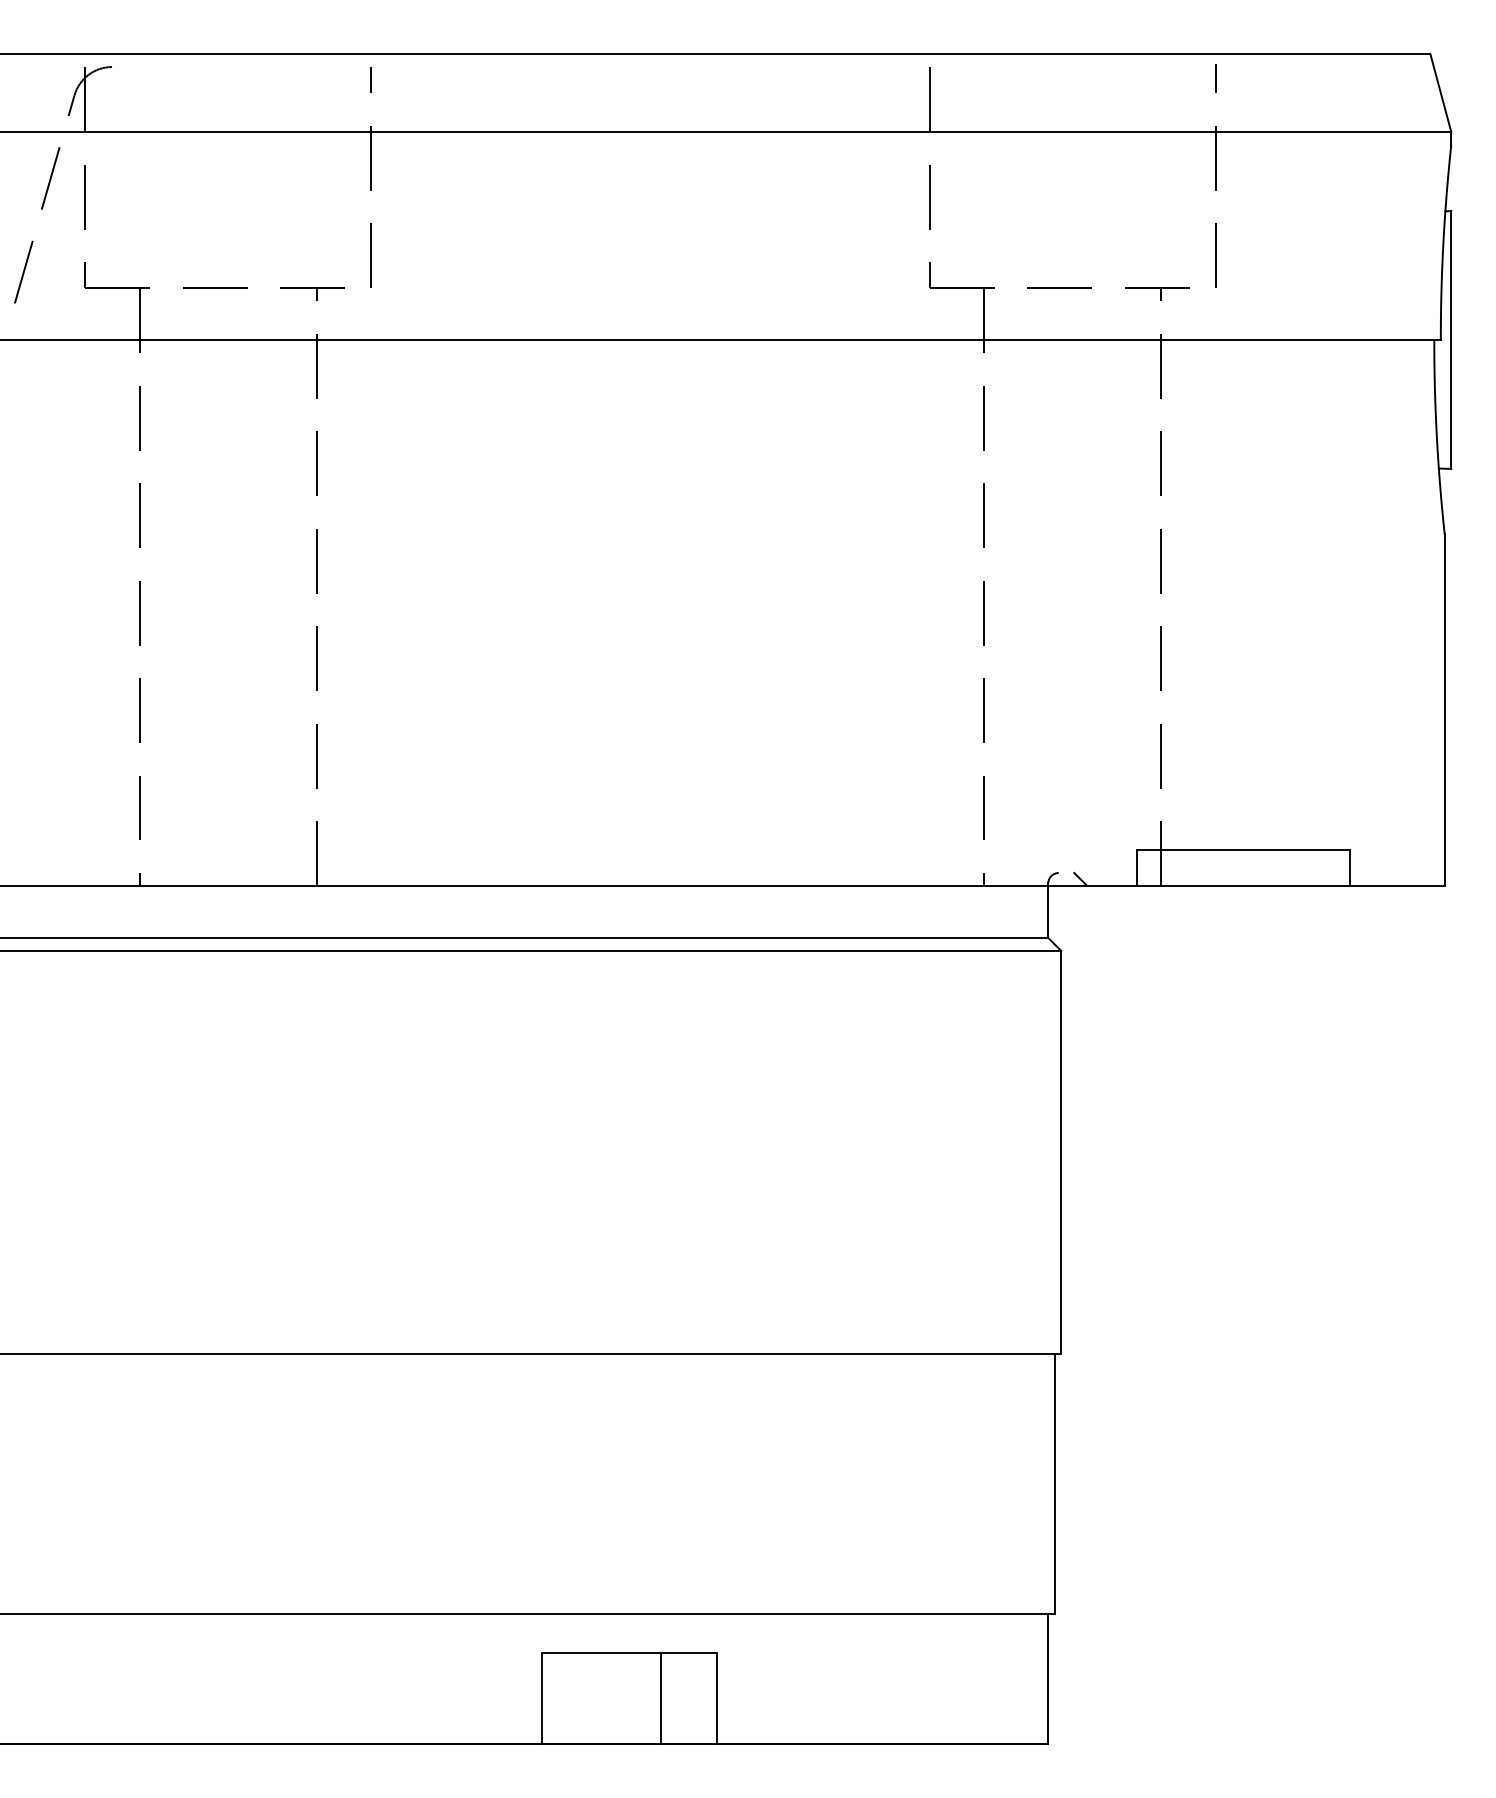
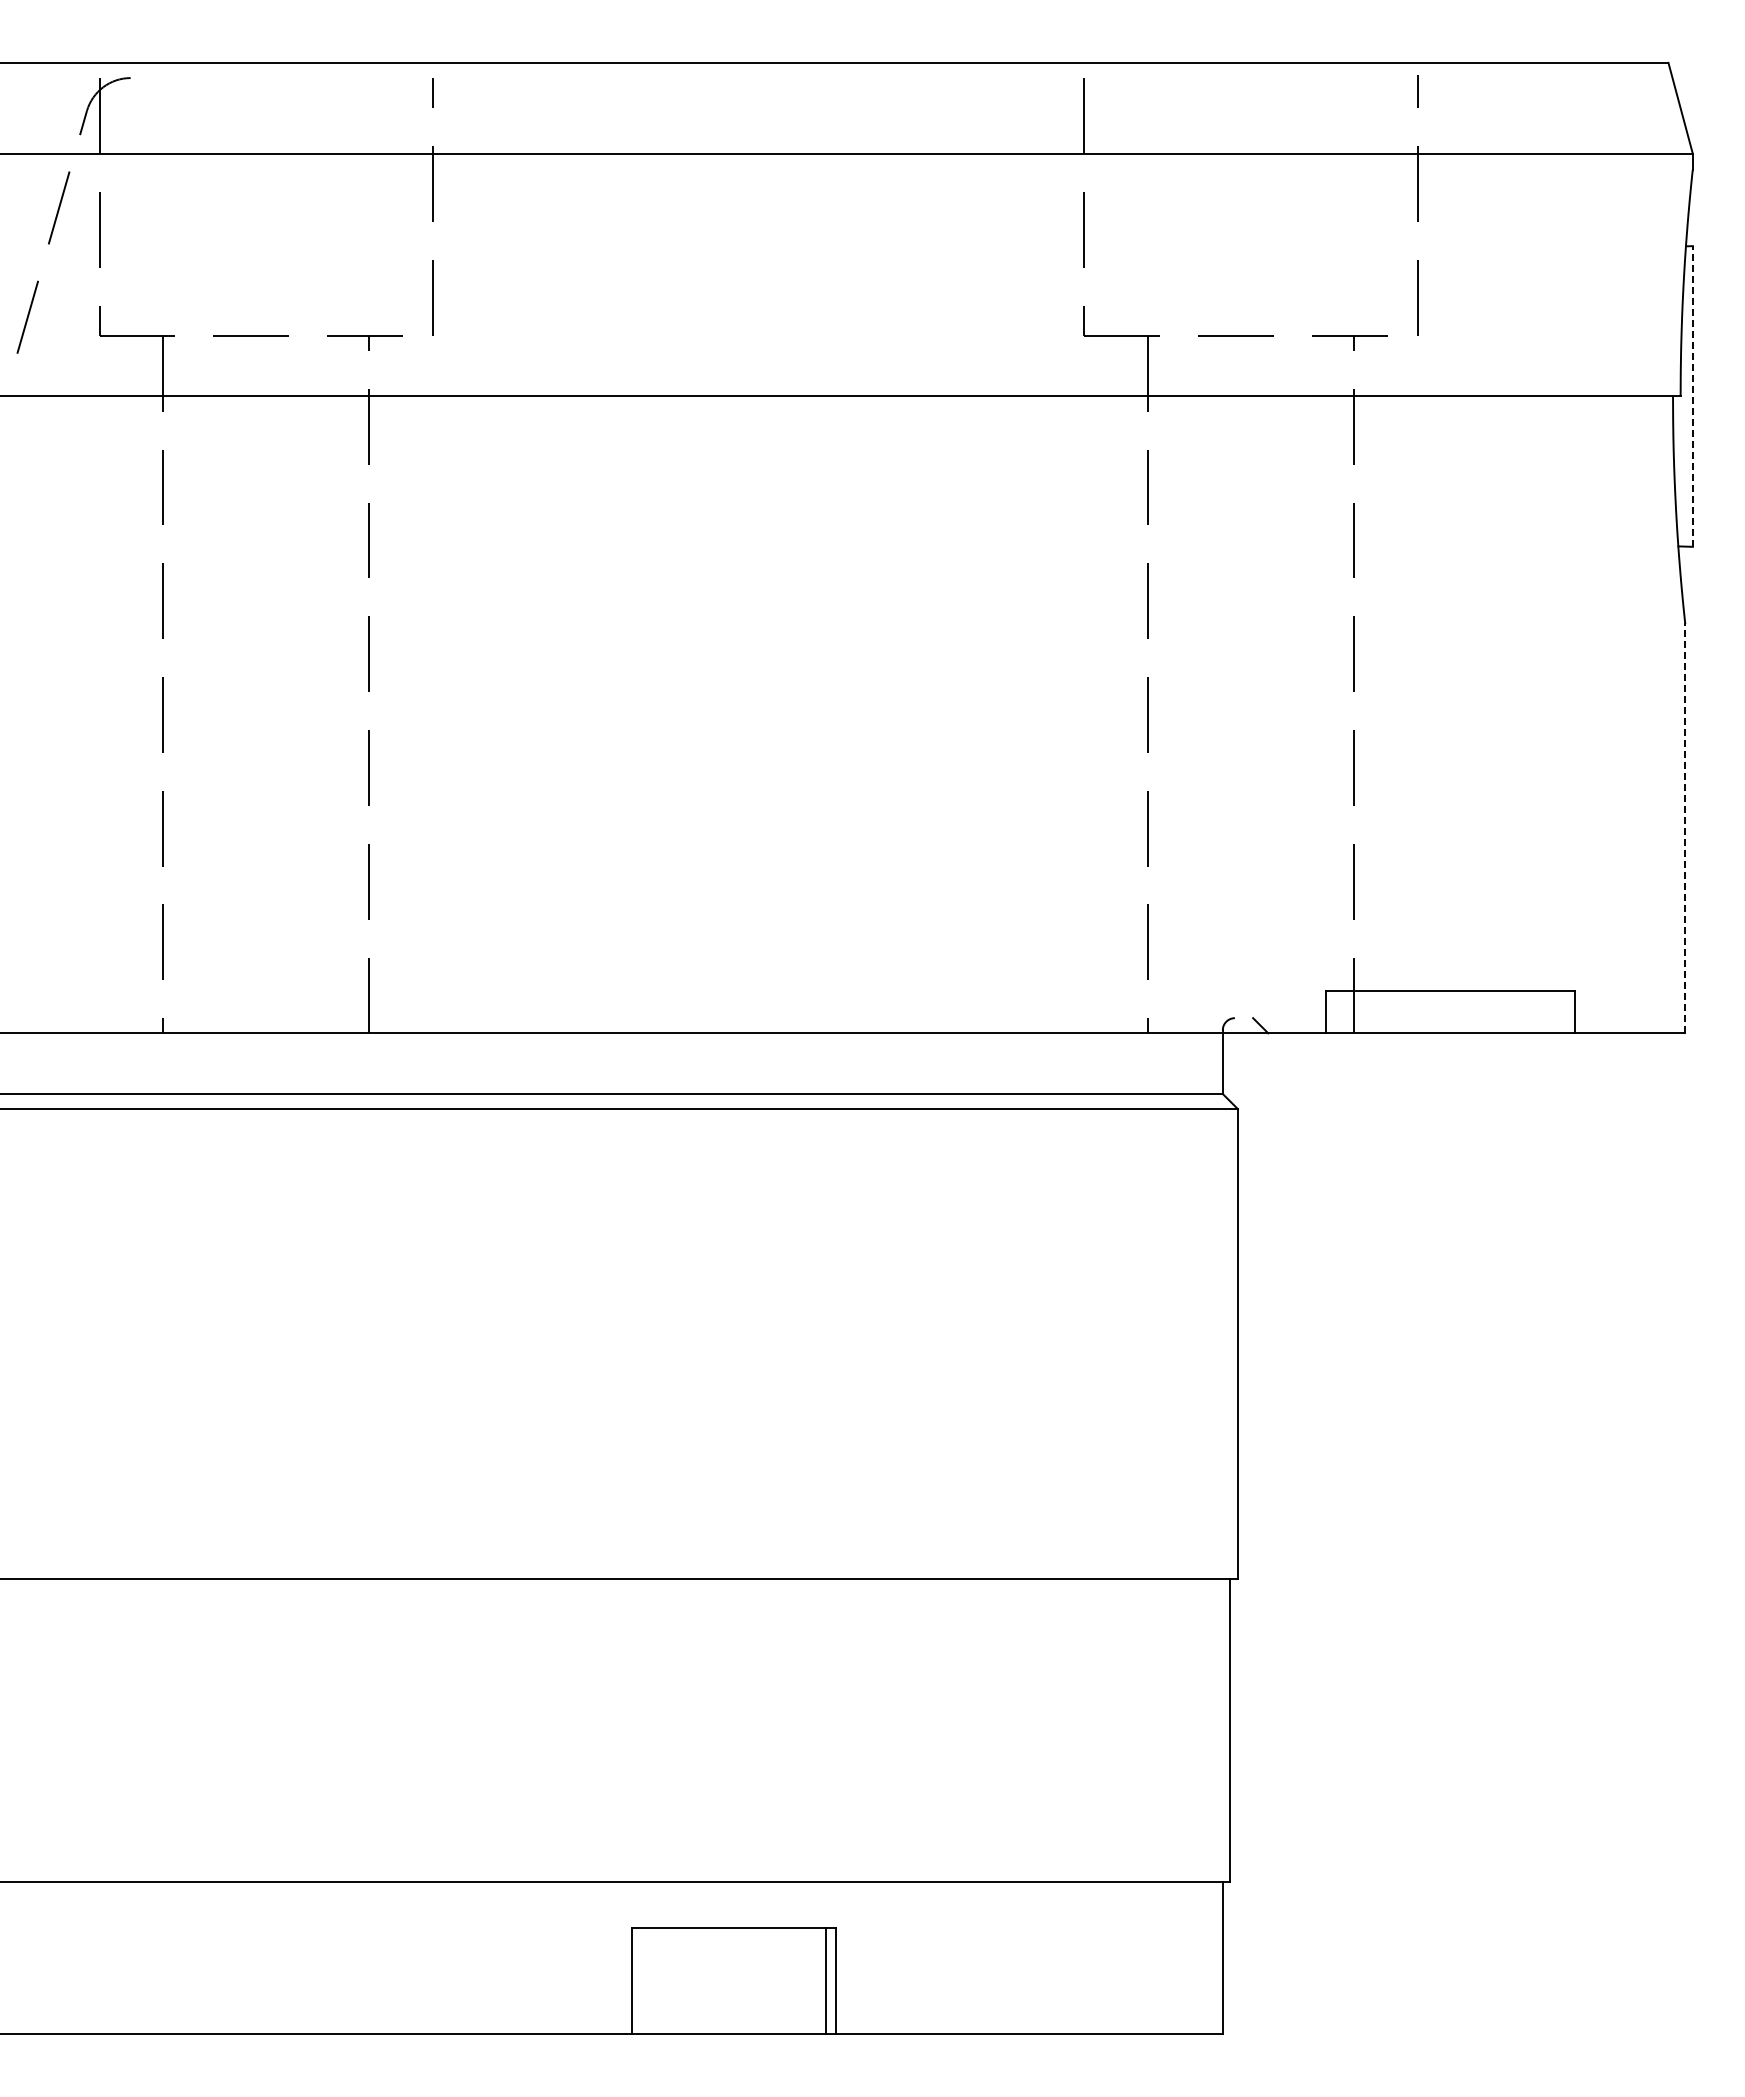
line: (1450, 339) -> (1692, 395), solid -> dashed
line: (1444, 709) -> (1685, 827), solid -> dashed
line: (661, 1698) -> (826, 1980), moved

